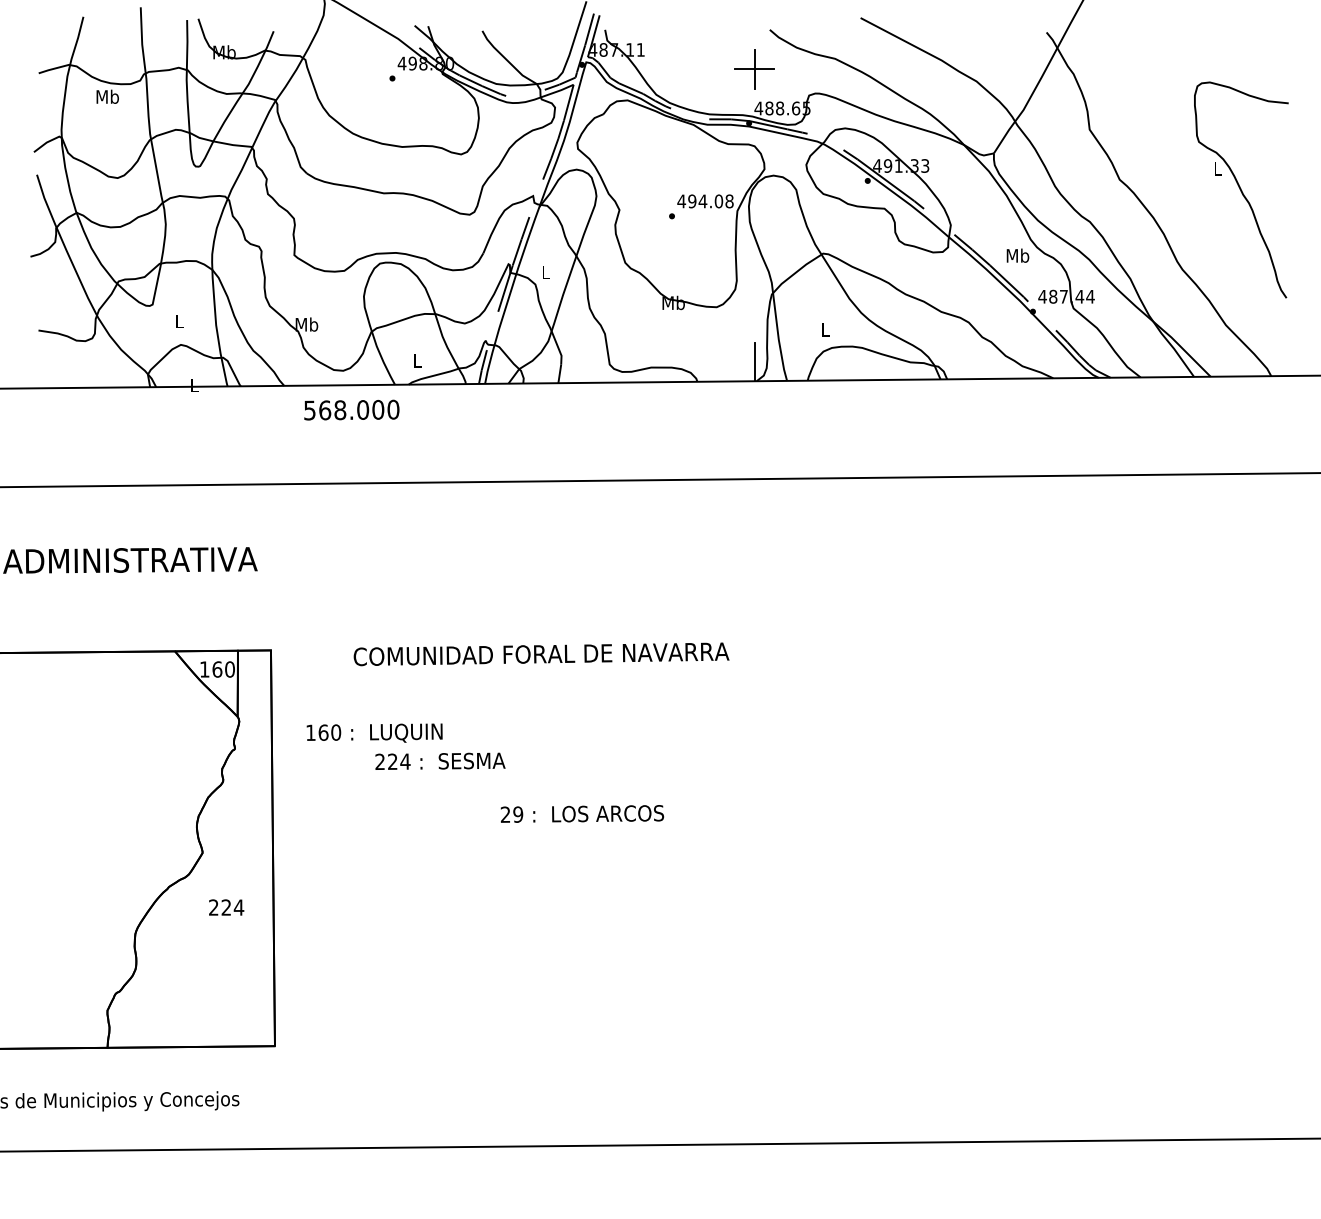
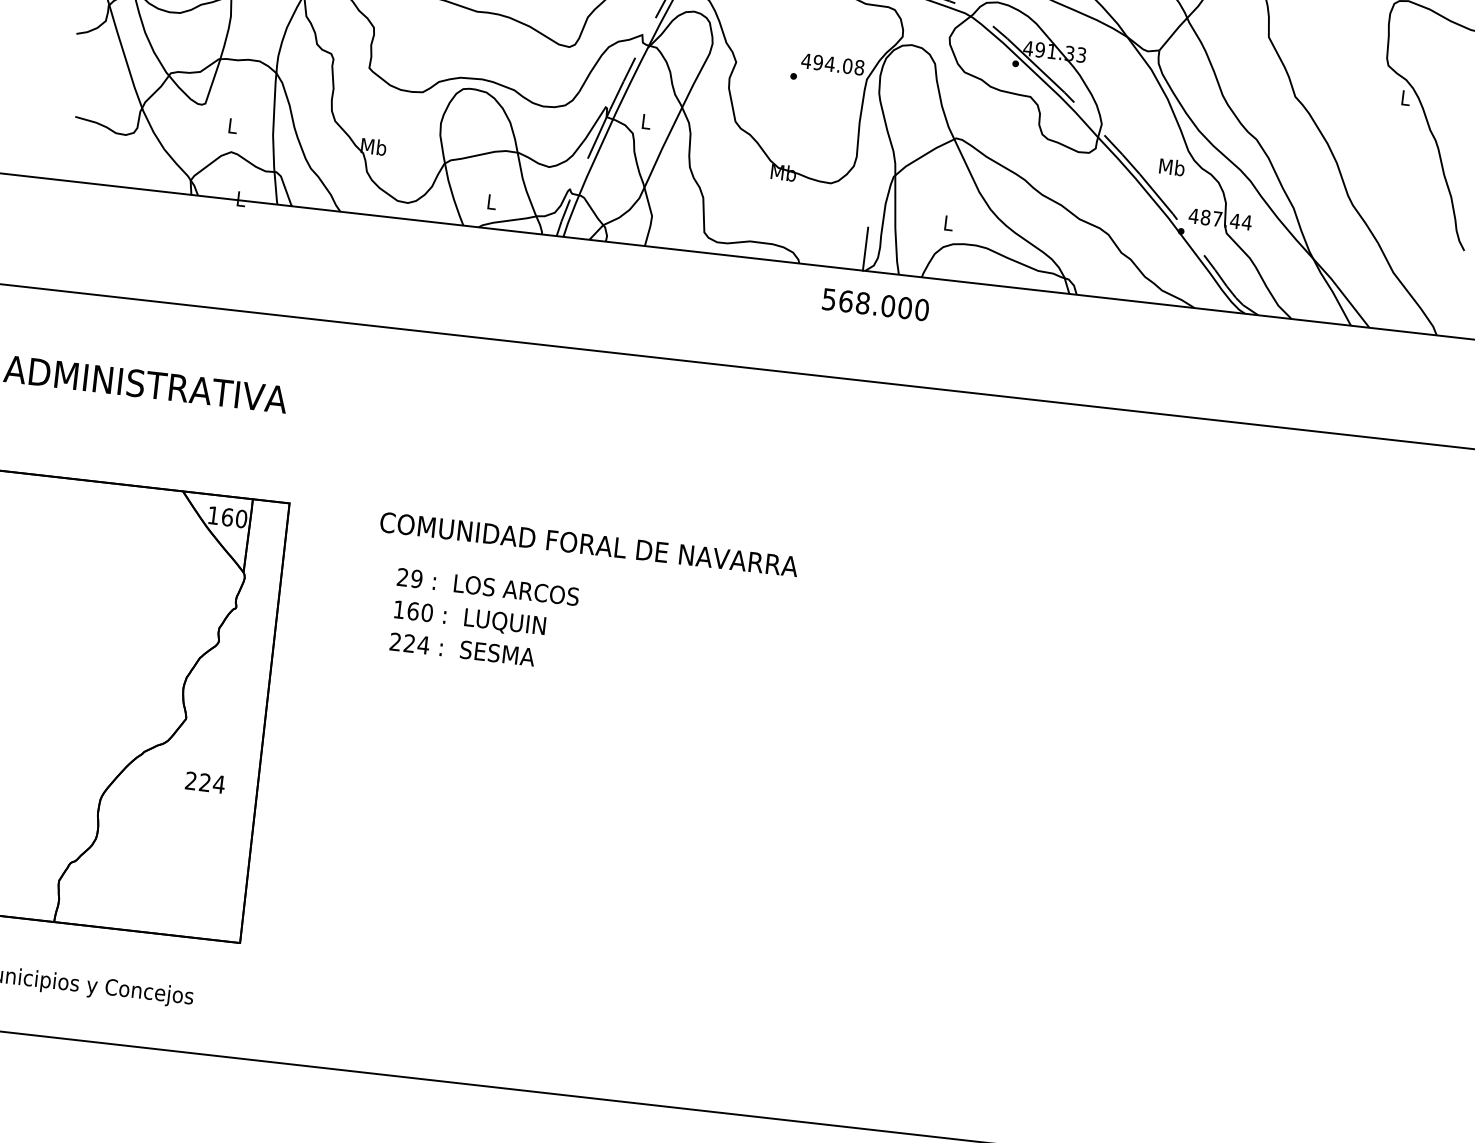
text: (351, 409) -> (875, 304), moved
text: (374, 732) -> (469, 617), moved
text: (582, 813) -> (488, 586), moved

